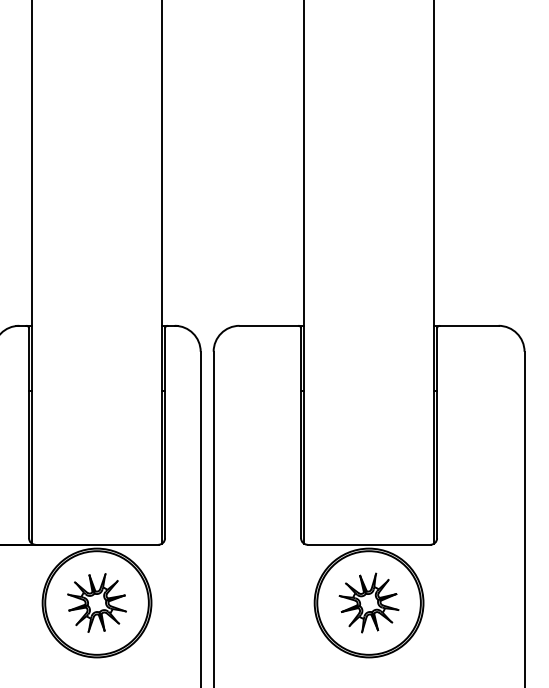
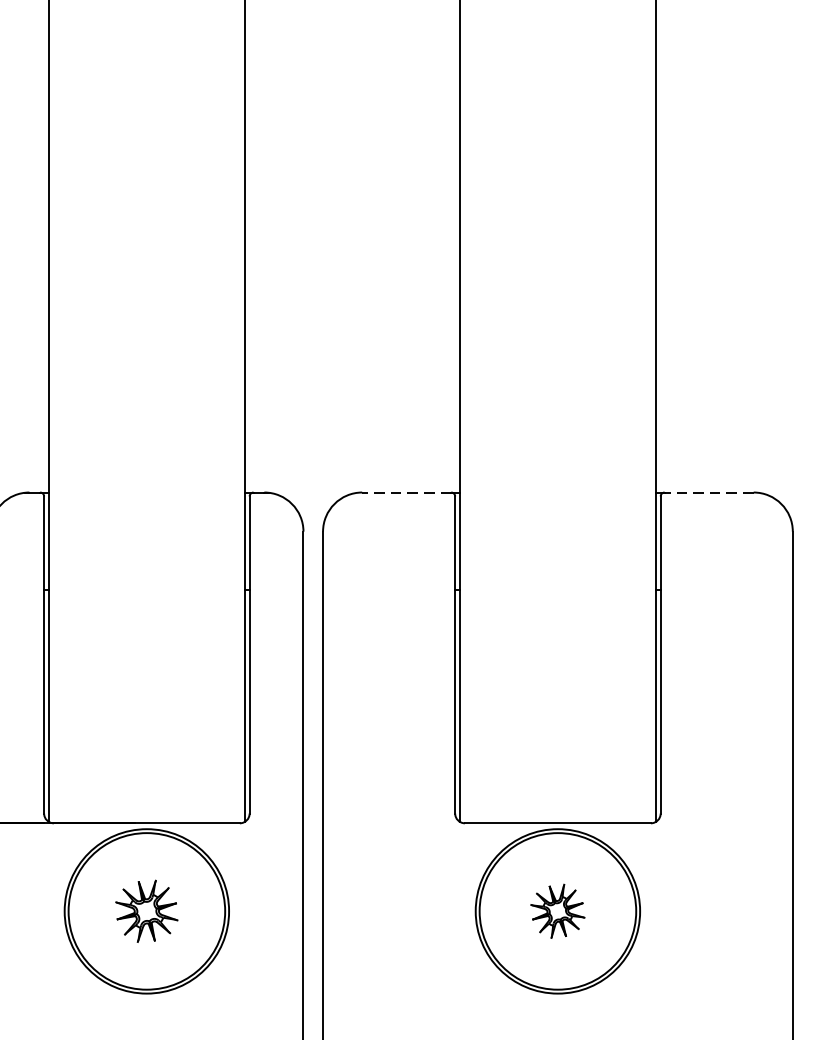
line: (268, 325) -> (405, 492), solid -> dashed
line: (468, 325) -> (708, 492), solid -> dashed
part: (96, 602) -> (146, 910), size x0.7
part: (368, 602) -> (557, 910), size x0.6

